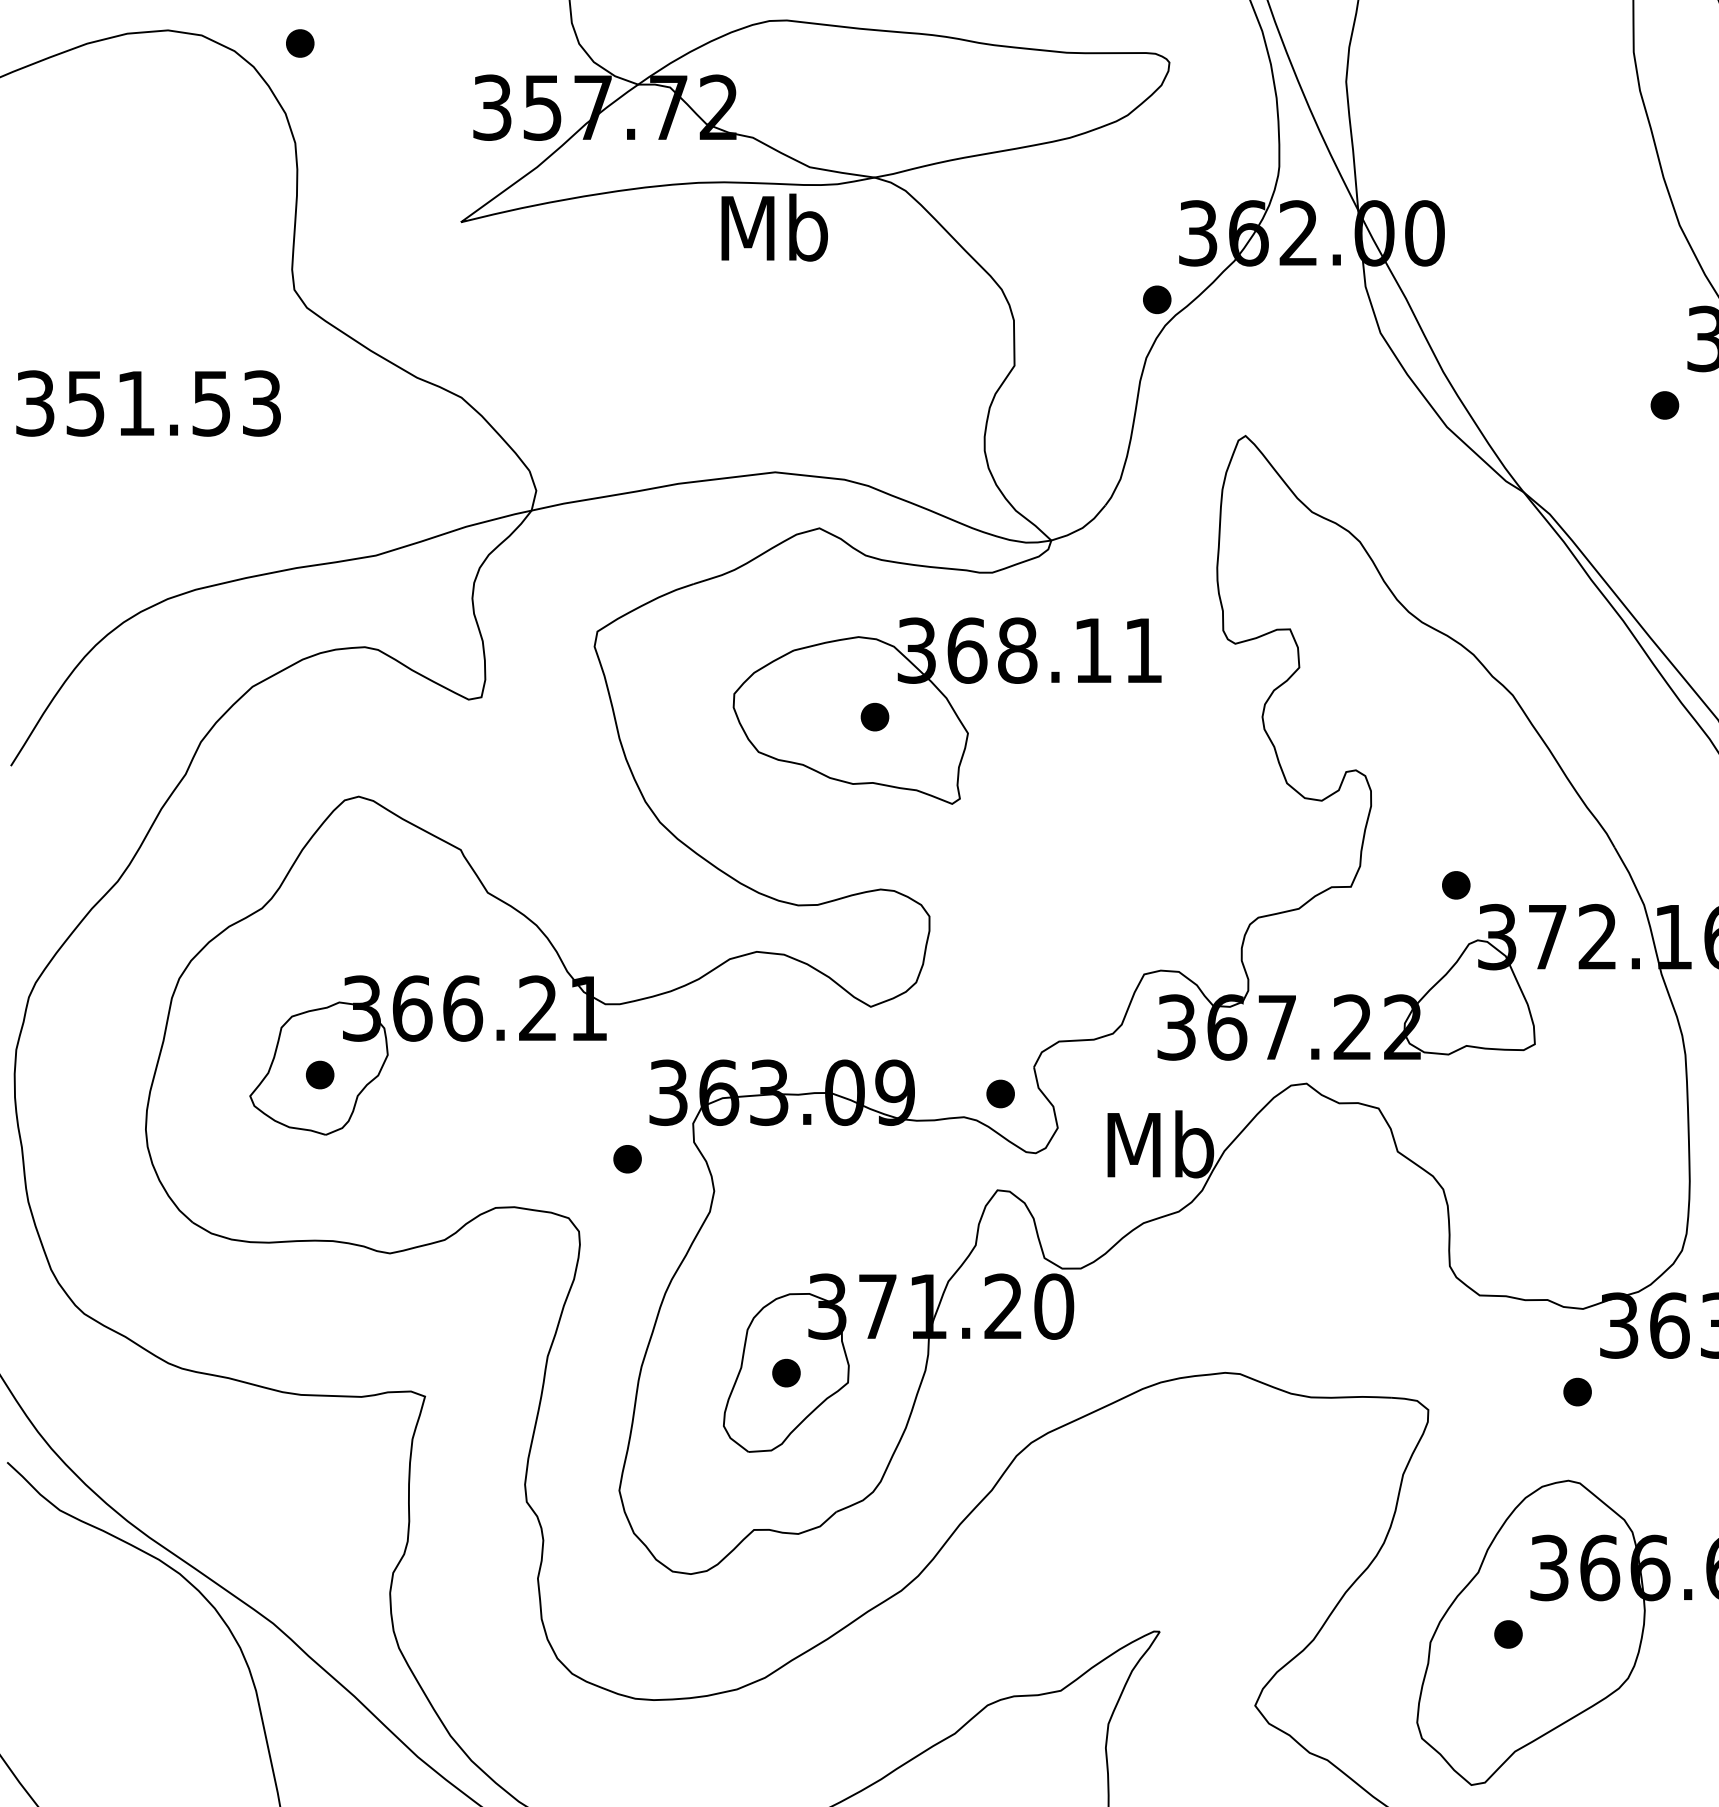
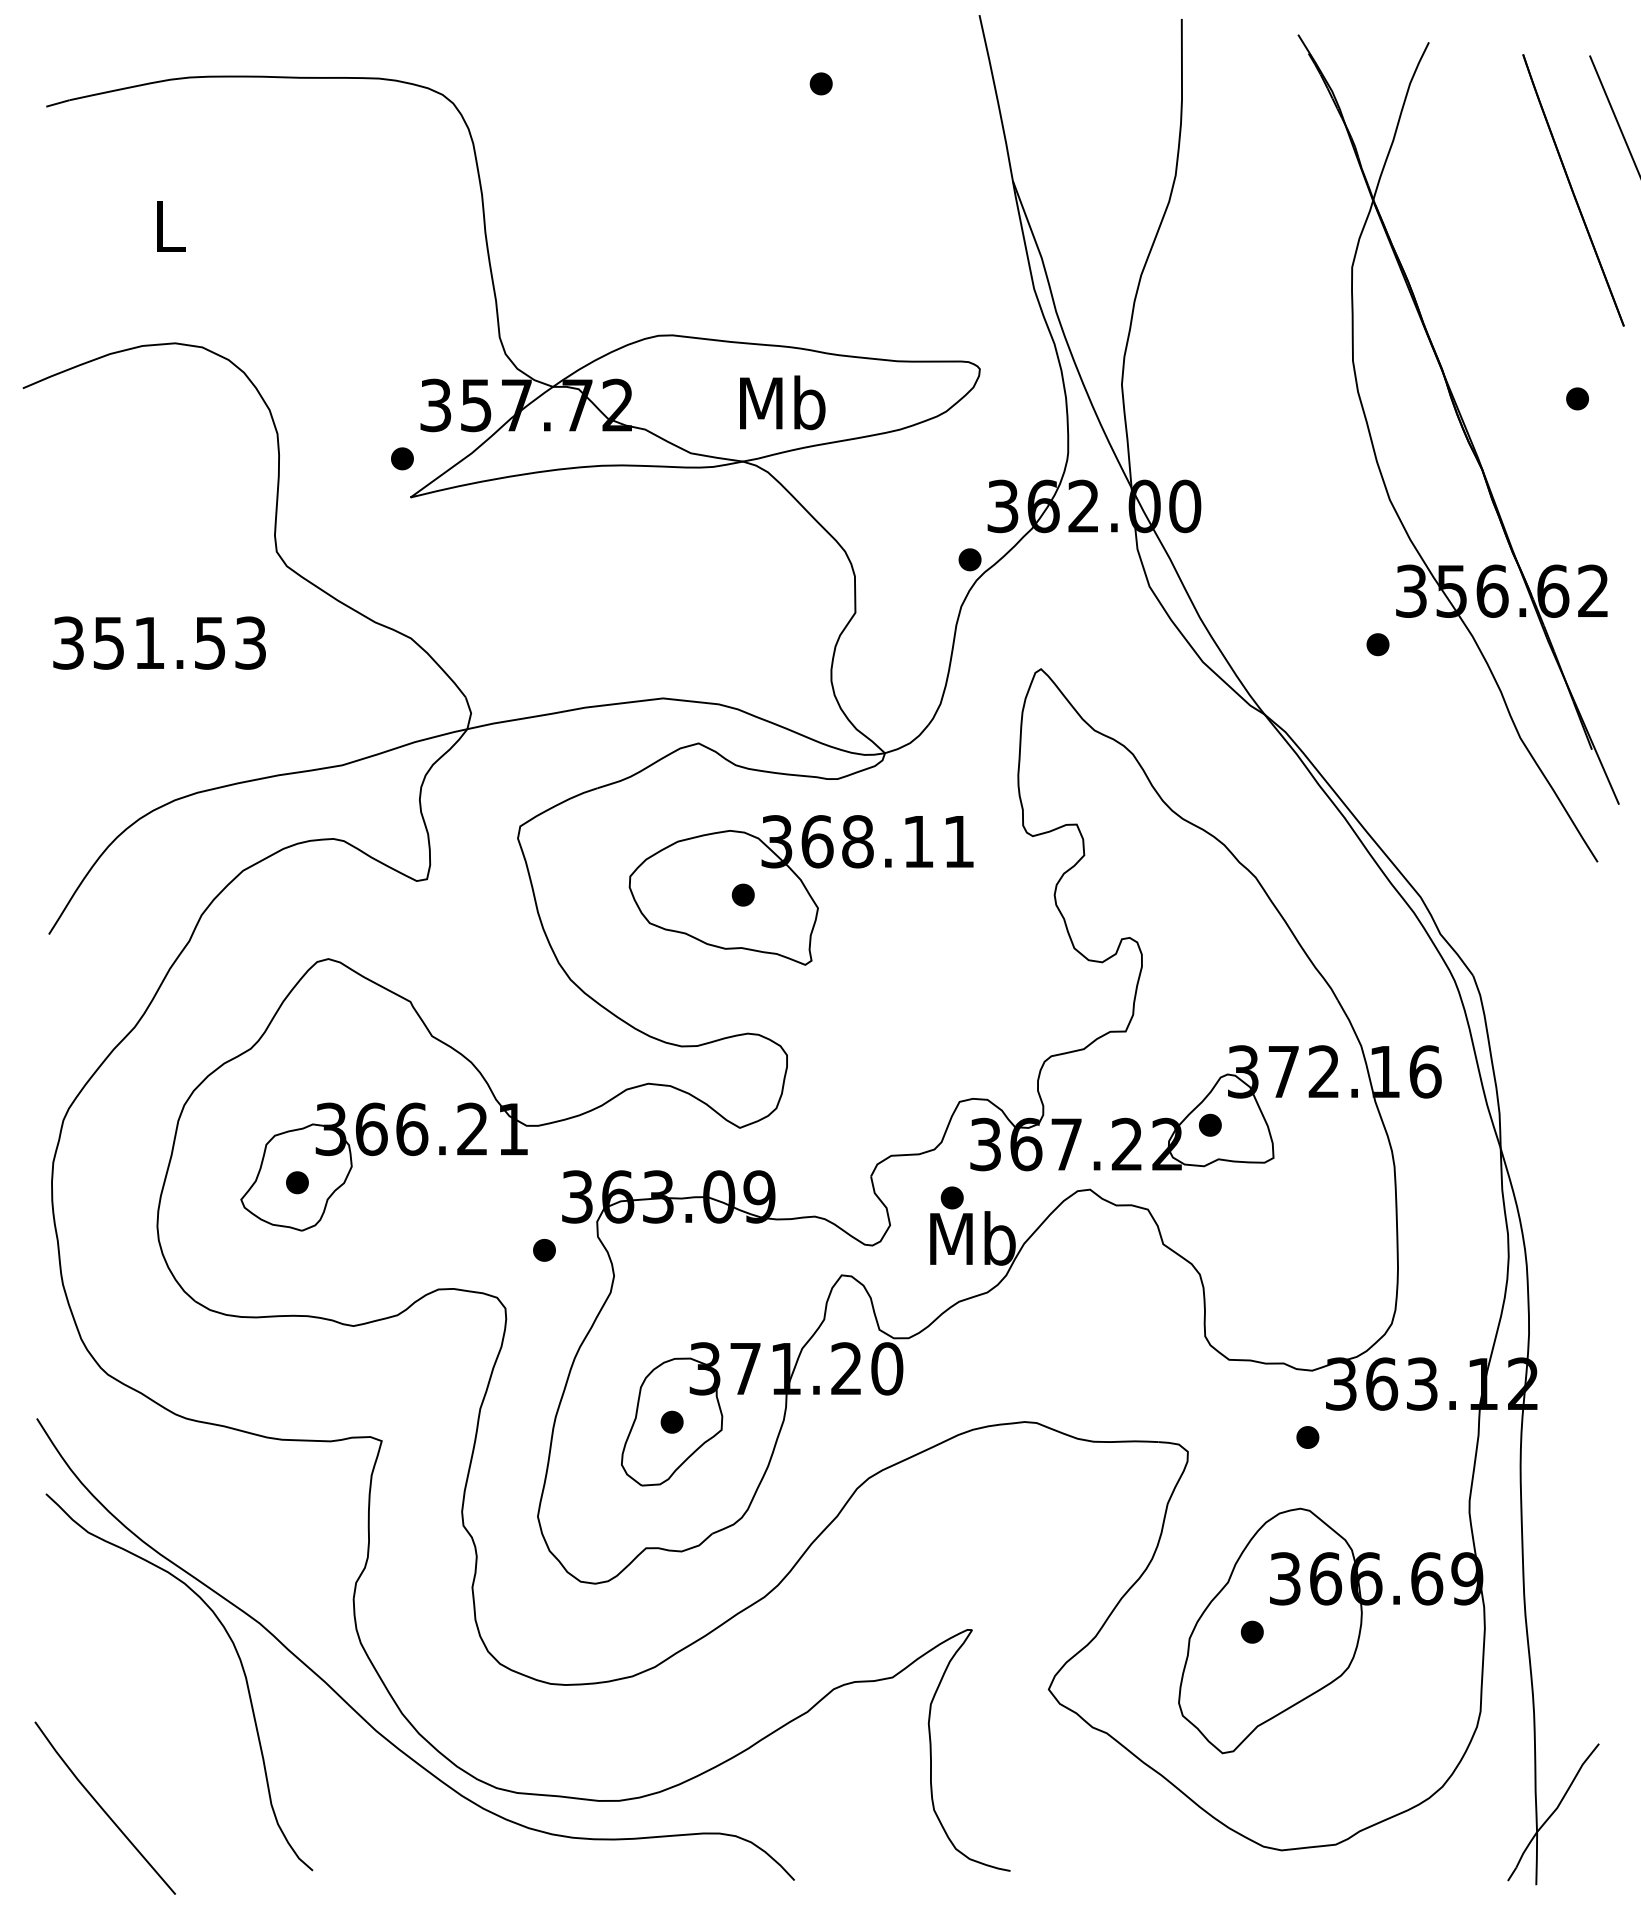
part: (300, 43) -> (402, 458), moved
text: (774, 227) -> (782, 402), moved
part: (1456, 884) -> (1210, 1124), moved
part: (999, 1093) -> (951, 1197), moved

